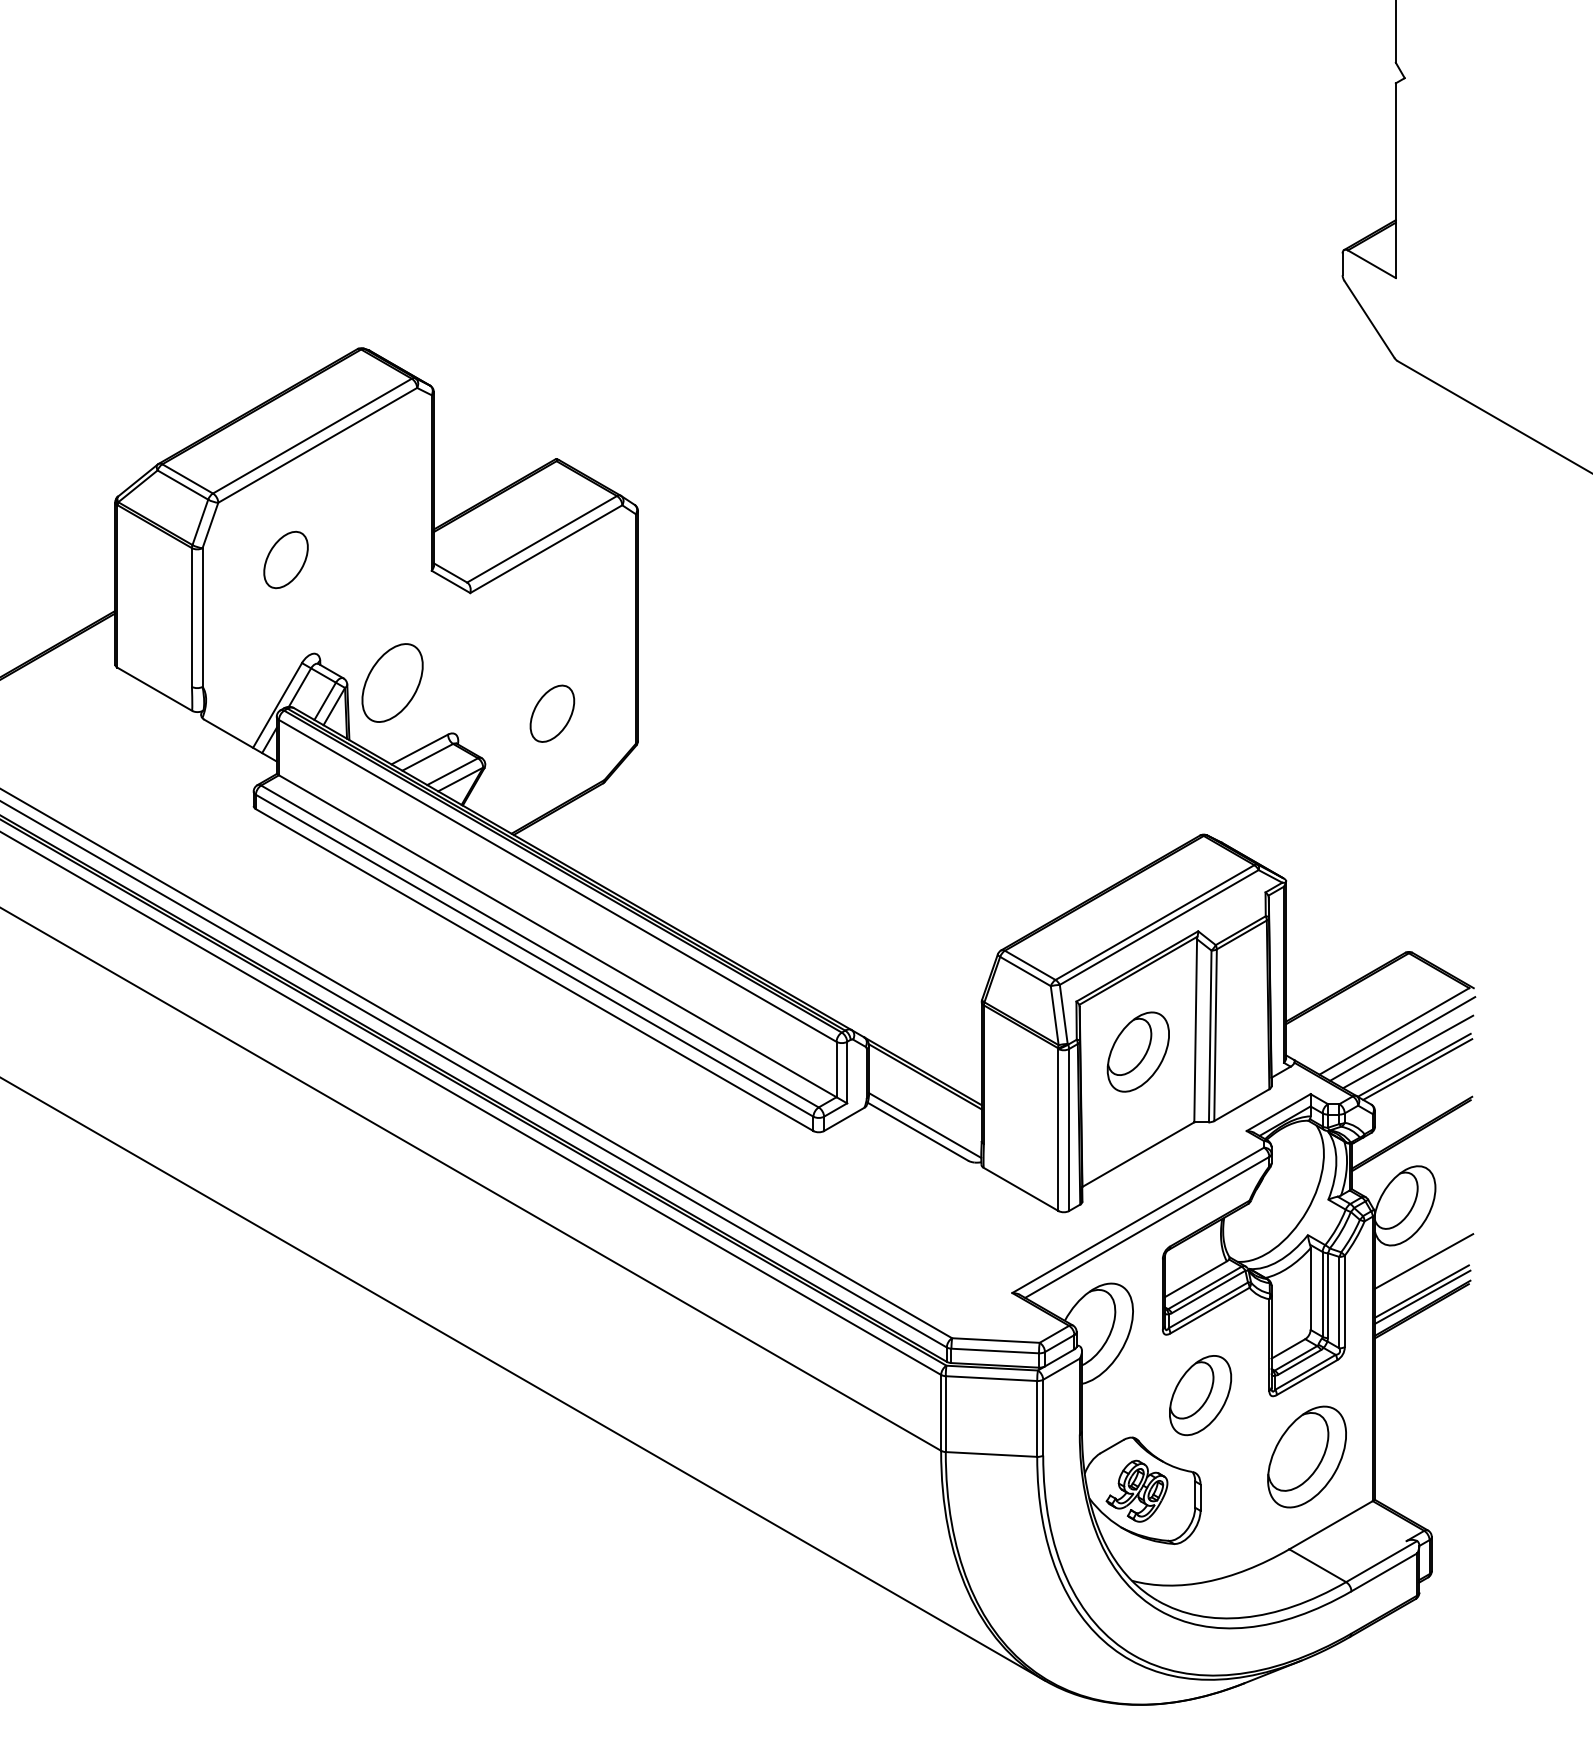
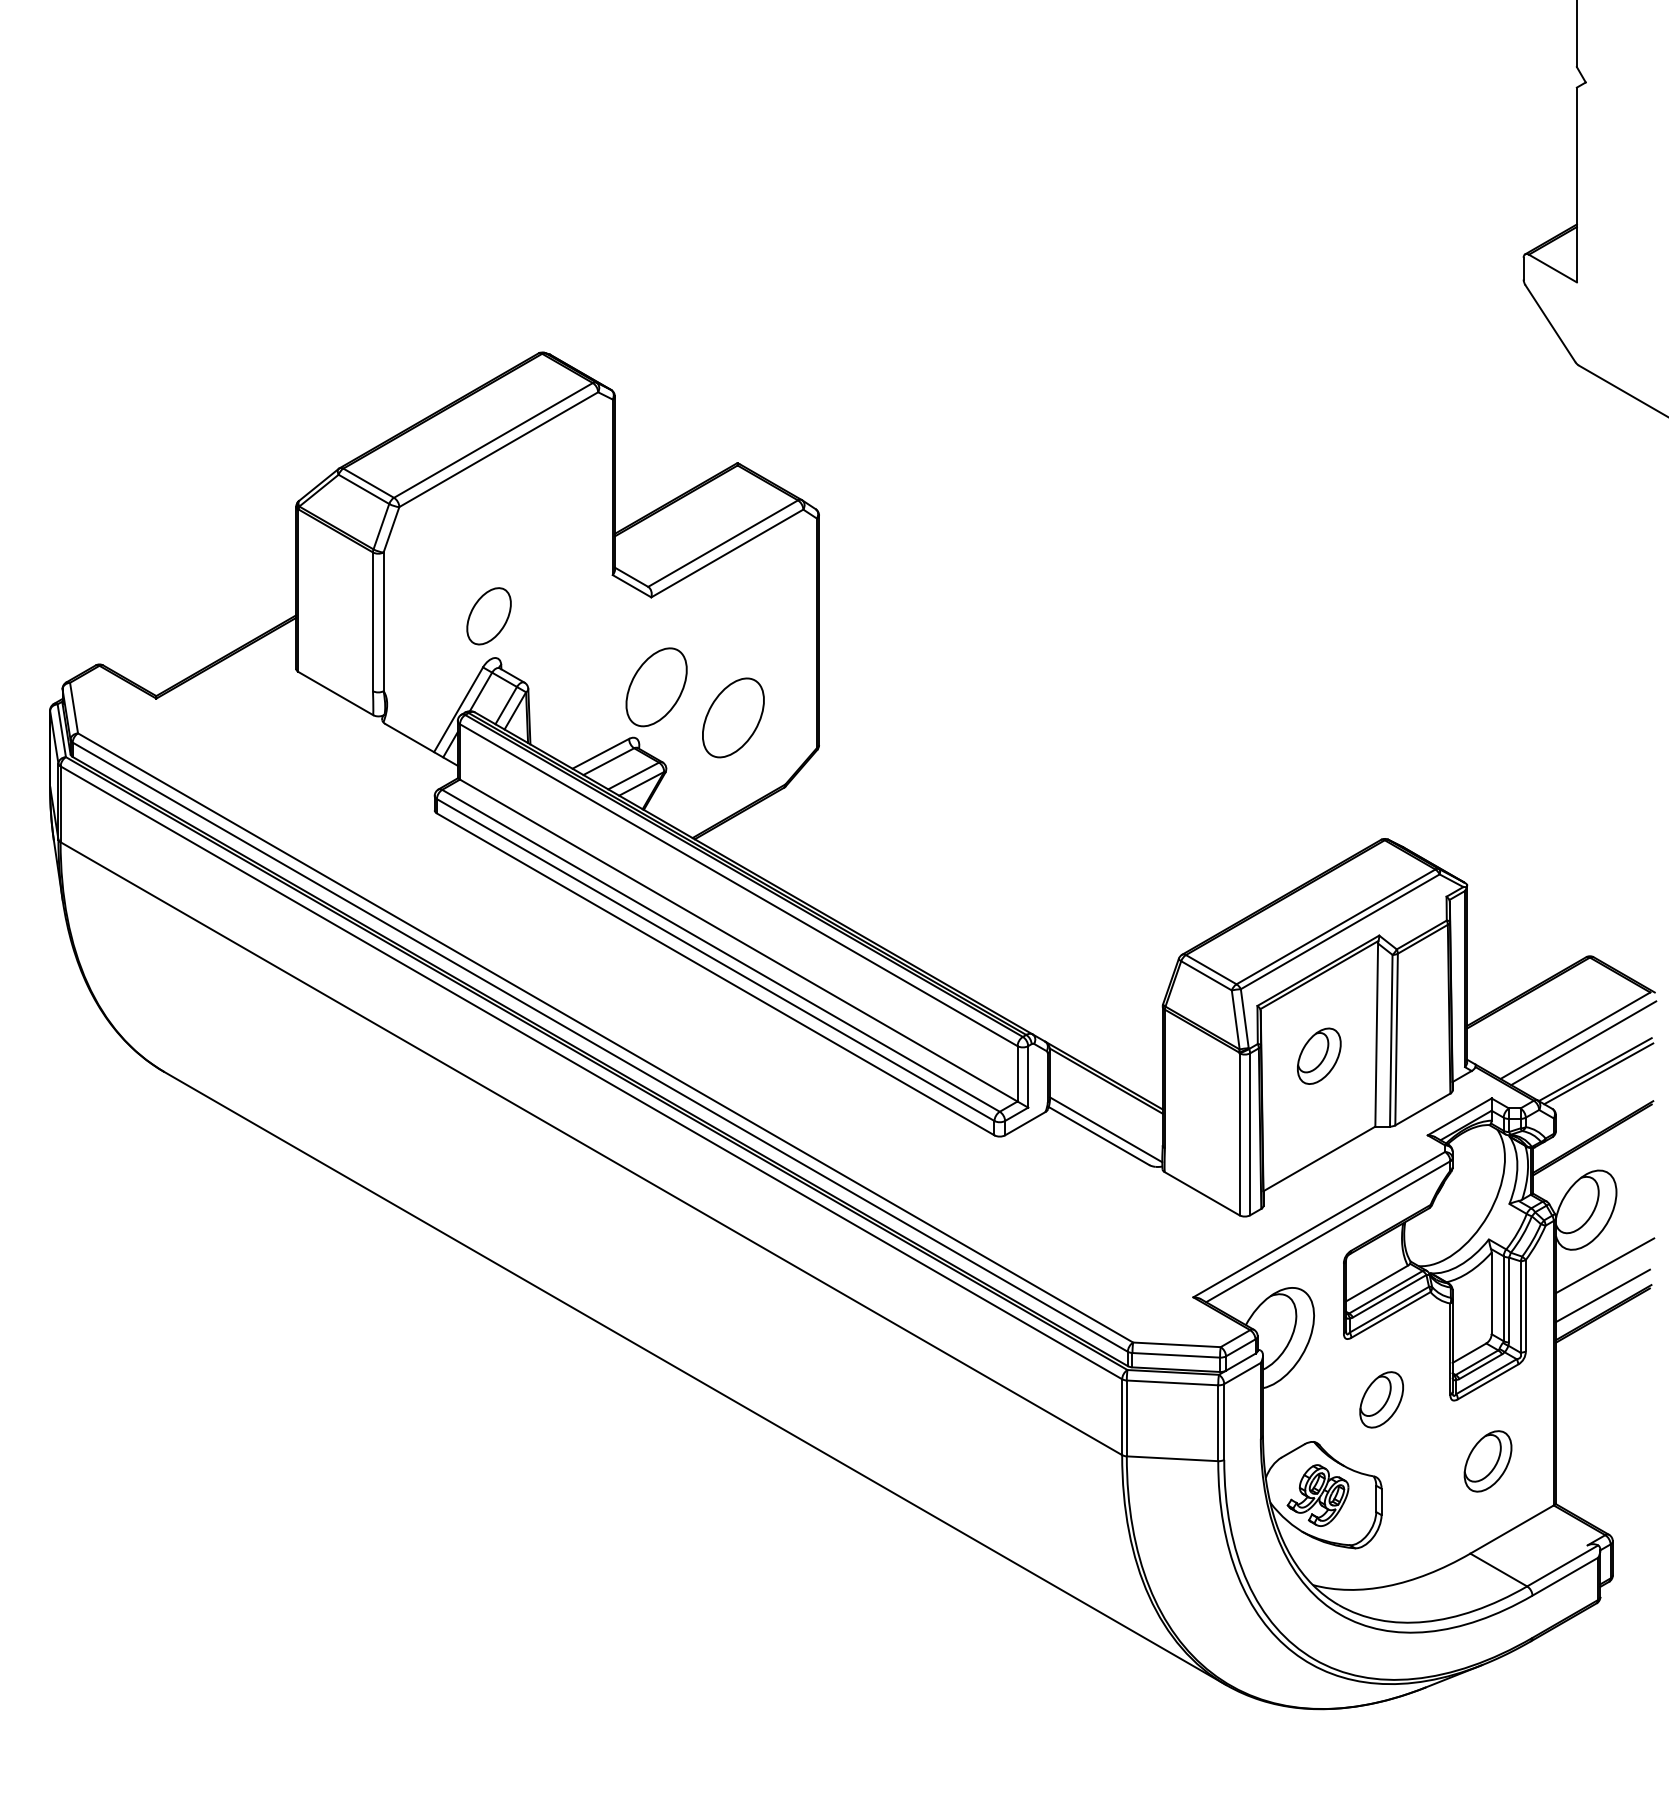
part: (285, 560) -> (488, 616), moved
part: (392, 683) -> (656, 687), moved
part: (552, 714) -> (733, 718), size x1.4
part: (1137, 1051) -> (1318, 1055), size x0.7
line: (1408, 1052) -> (1589, 1056), removed
line: (1422, 1297) -> (1603, 1301), removed
part: (1200, 1395) -> (1381, 1399), size x0.7
part: (1306, 1457) -> (1487, 1461), size x0.6

